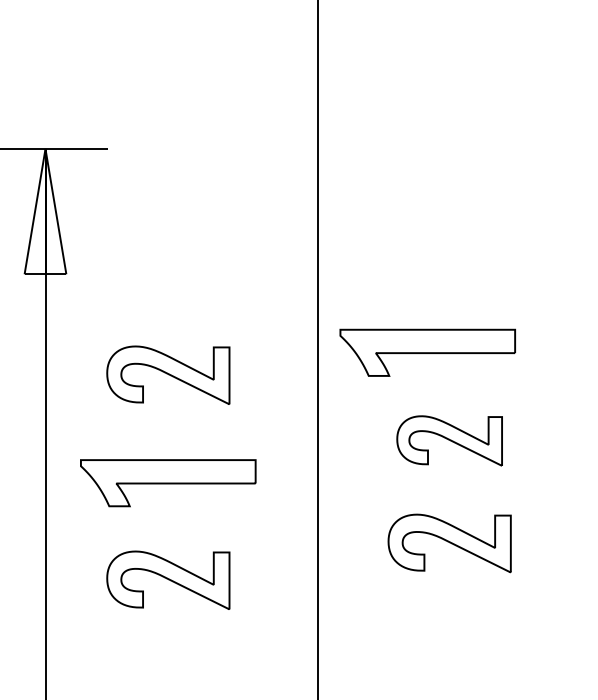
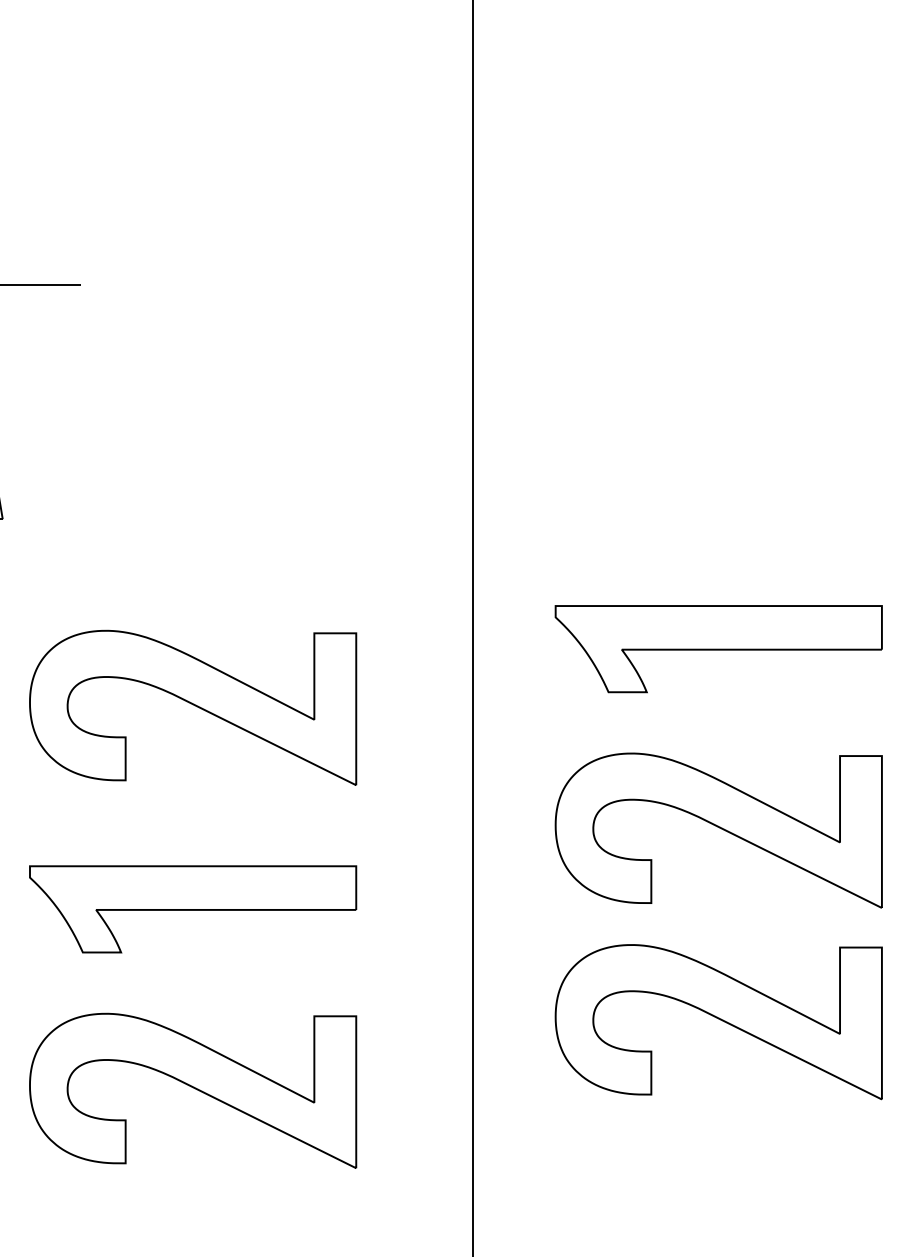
part: (427, 352) -> (718, 648), moved
part: (168, 375) -> (193, 708), size x1.43
part: (449, 440) -> (718, 829), size x1.67
part: (449, 543) -> (718, 1021), size x1.43
part: (168, 580) -> (193, 1091), size x1.43

